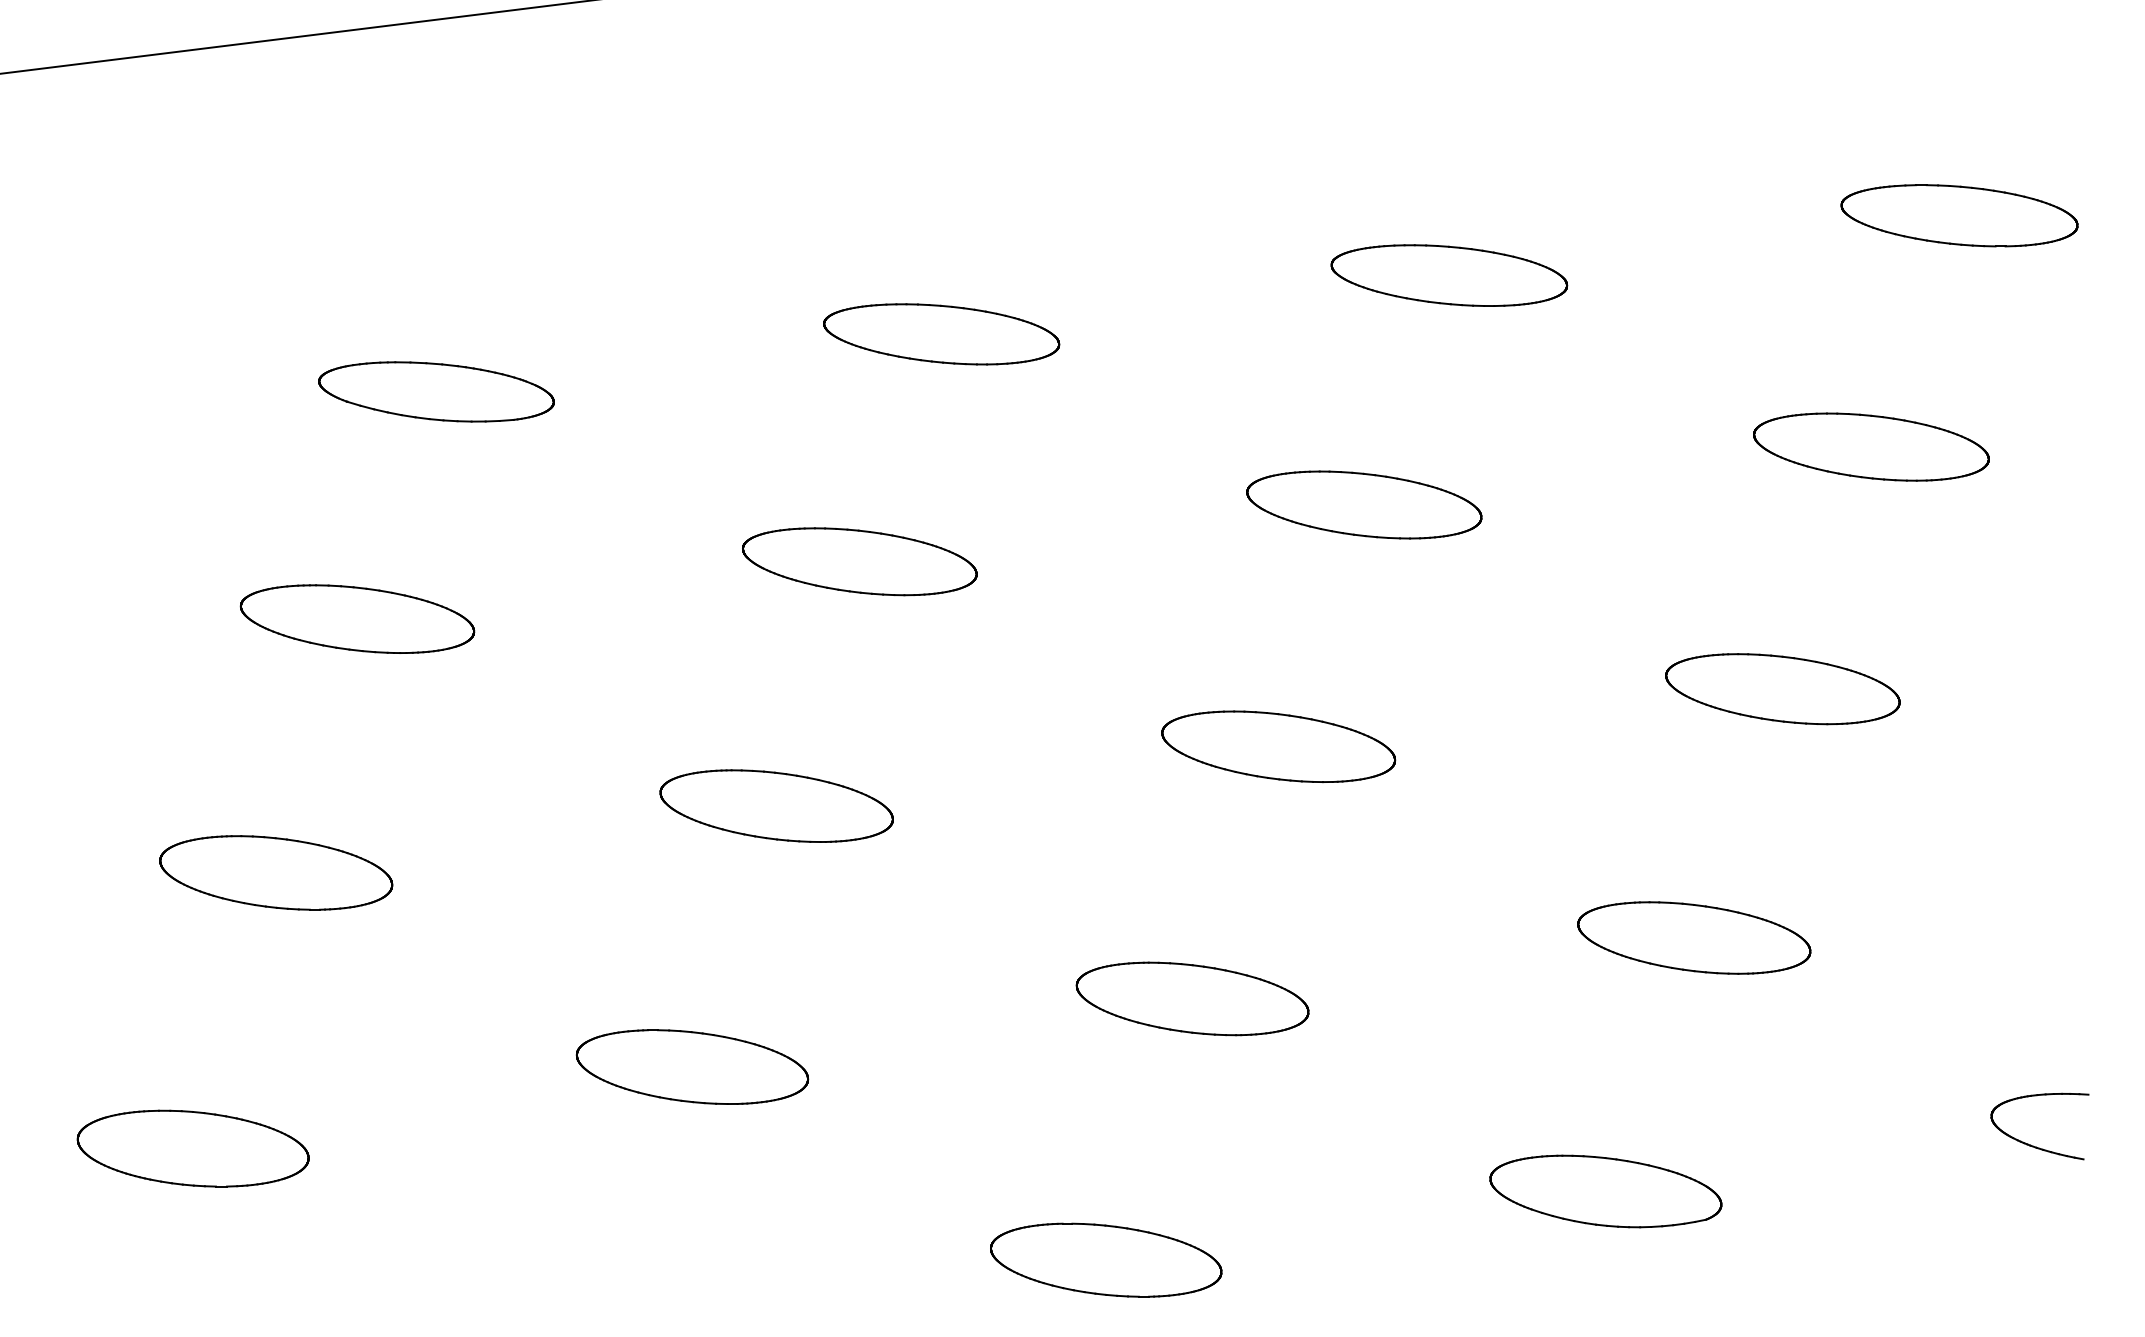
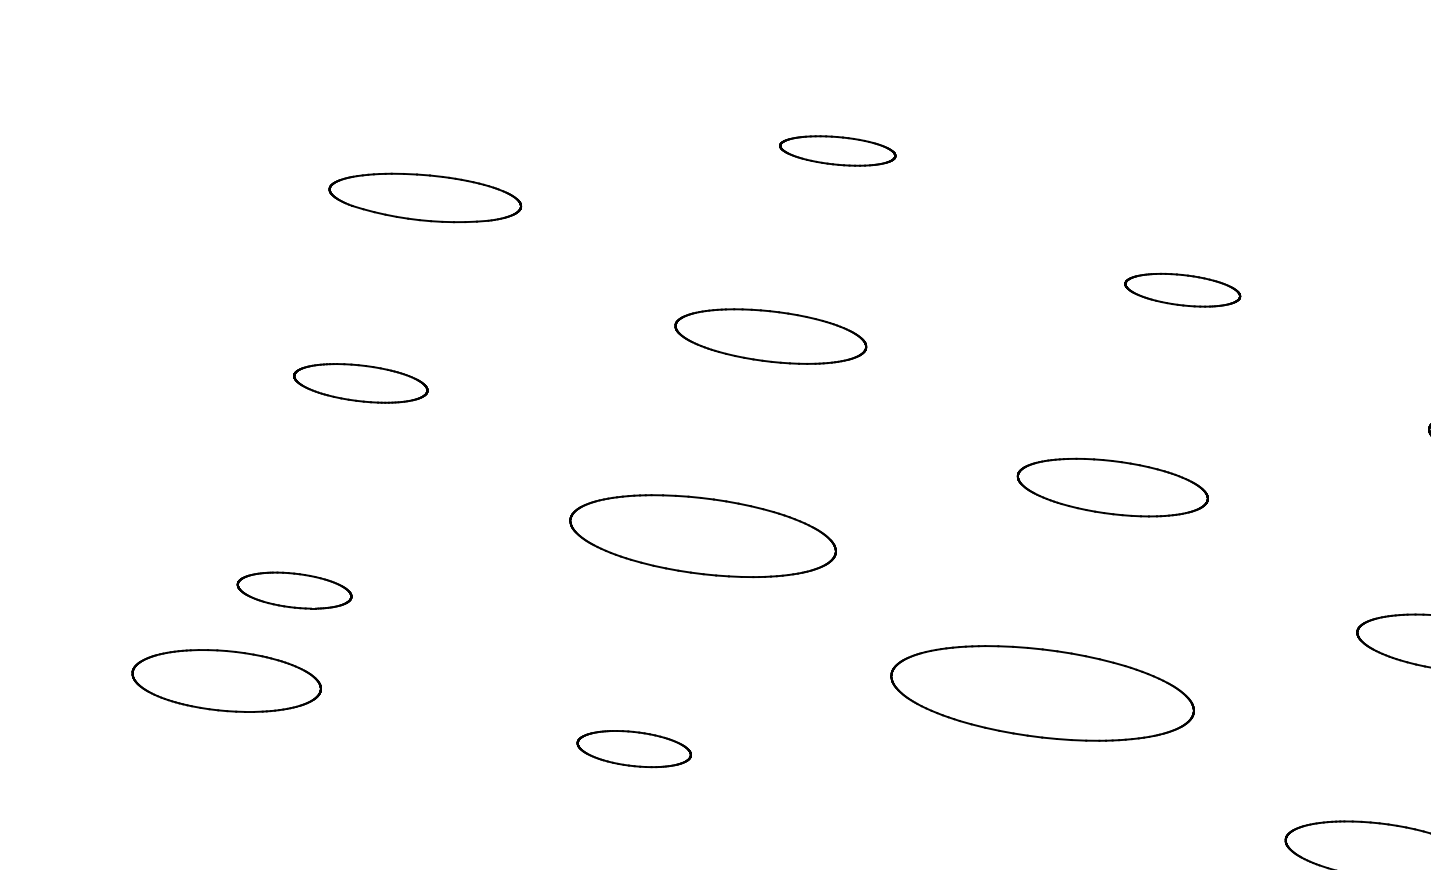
part: (1449, 275) -> (1252, 102), removed
part: (941, 334) -> (837, 151), size x0.6
part: (1364, 504) -> (1182, 289), size x0.6
part: (357, 618) -> (360, 382), size x0.7
part: (776, 805) -> (702, 535), size x1.4
part: (276, 872) -> (294, 590), size x0.6
part: (1192, 998) -> (1042, 693), size x1.6
part: (692, 1066) -> (634, 748), size x0.6
part: (192, 1148) -> (226, 680), moved

